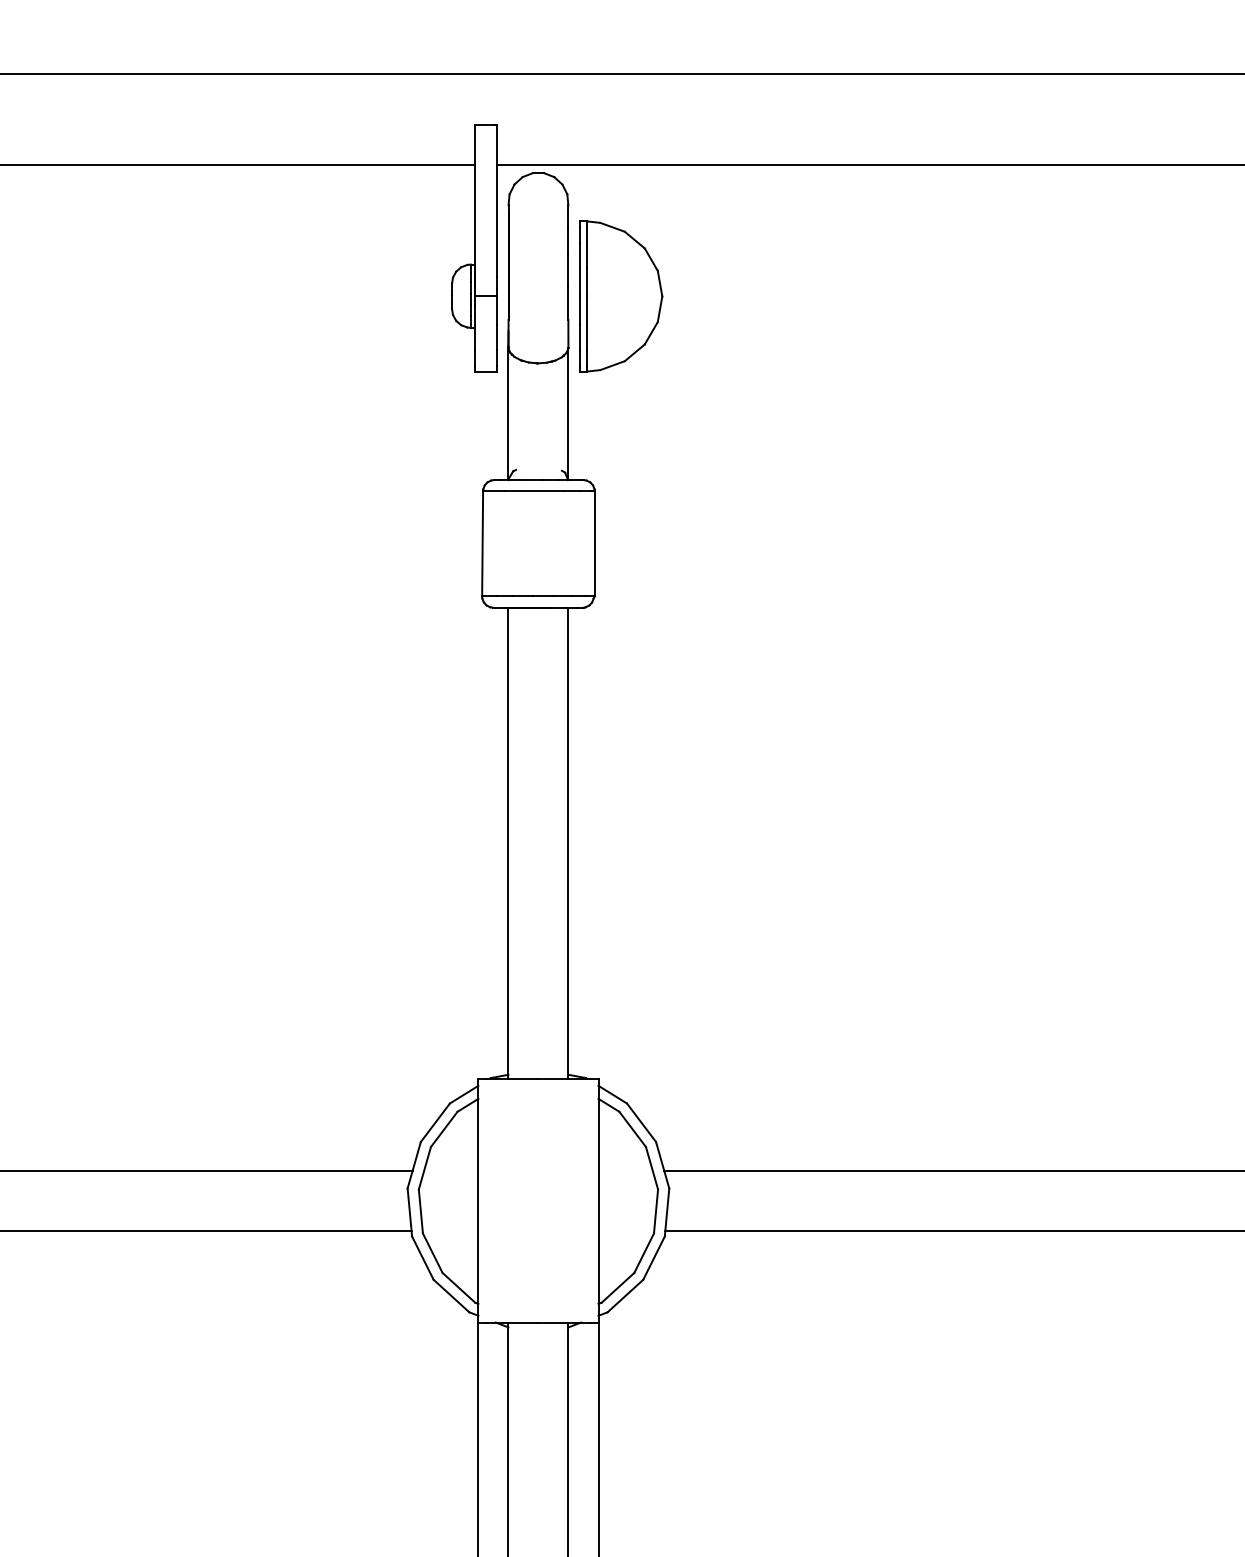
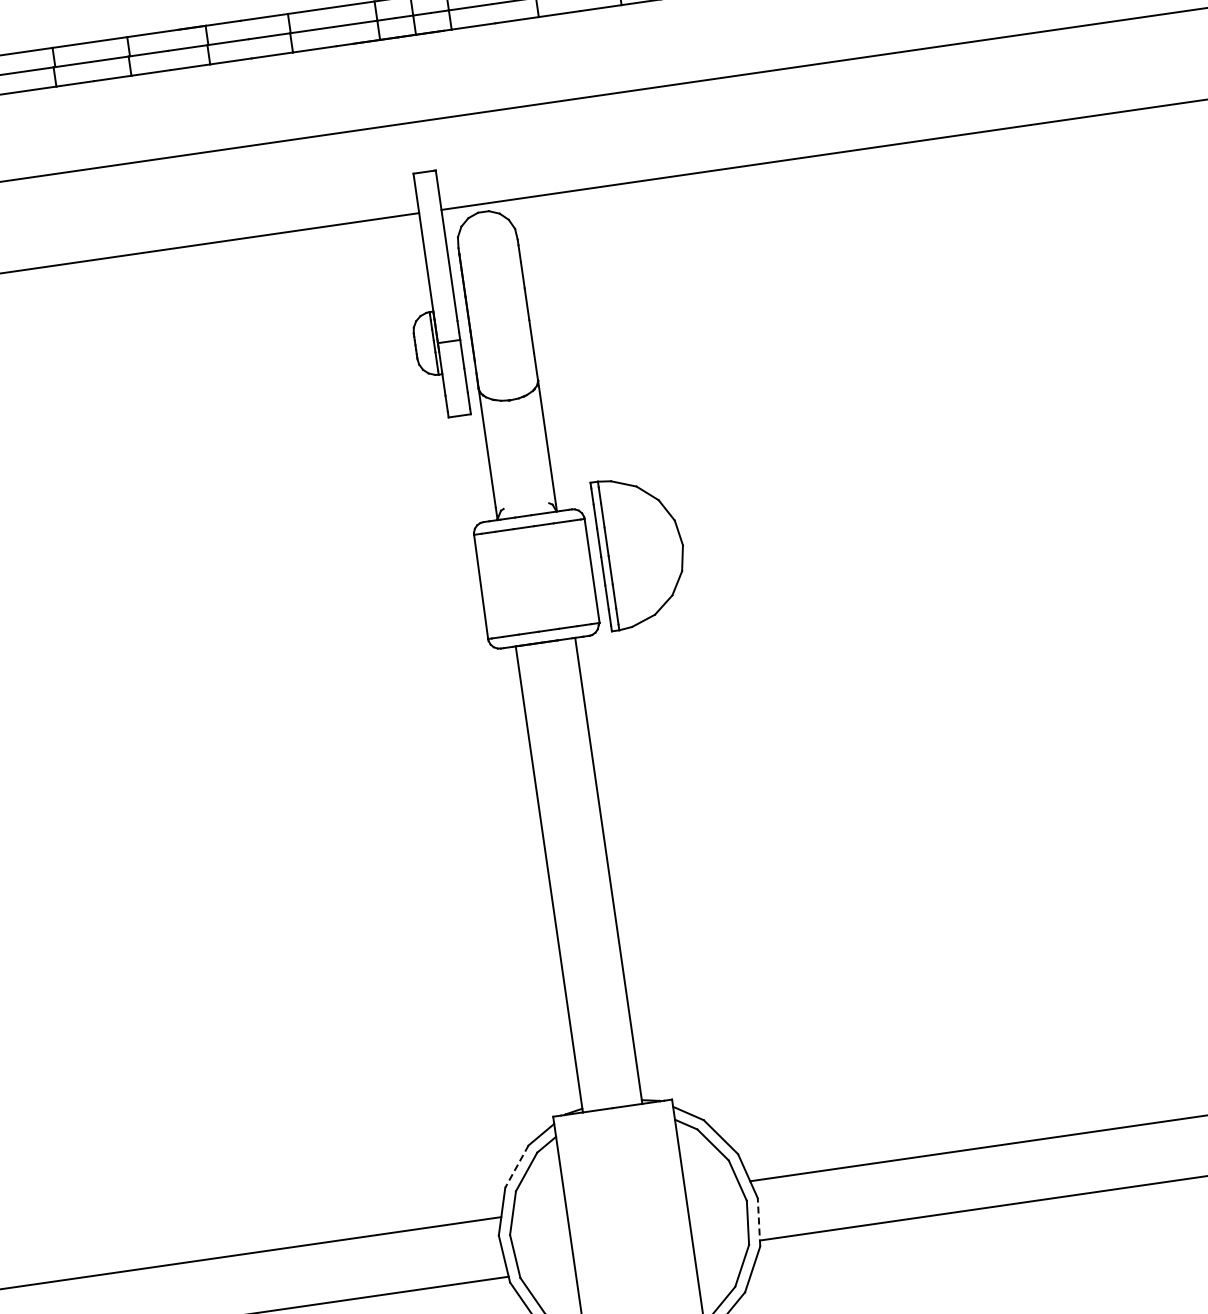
part: (621, 296) -> (642, 551), moved
line: (435, 1123) -> (517, 1167), solid -> dashed
line: (667, 1212) -> (759, 1222), solid -> dashed

